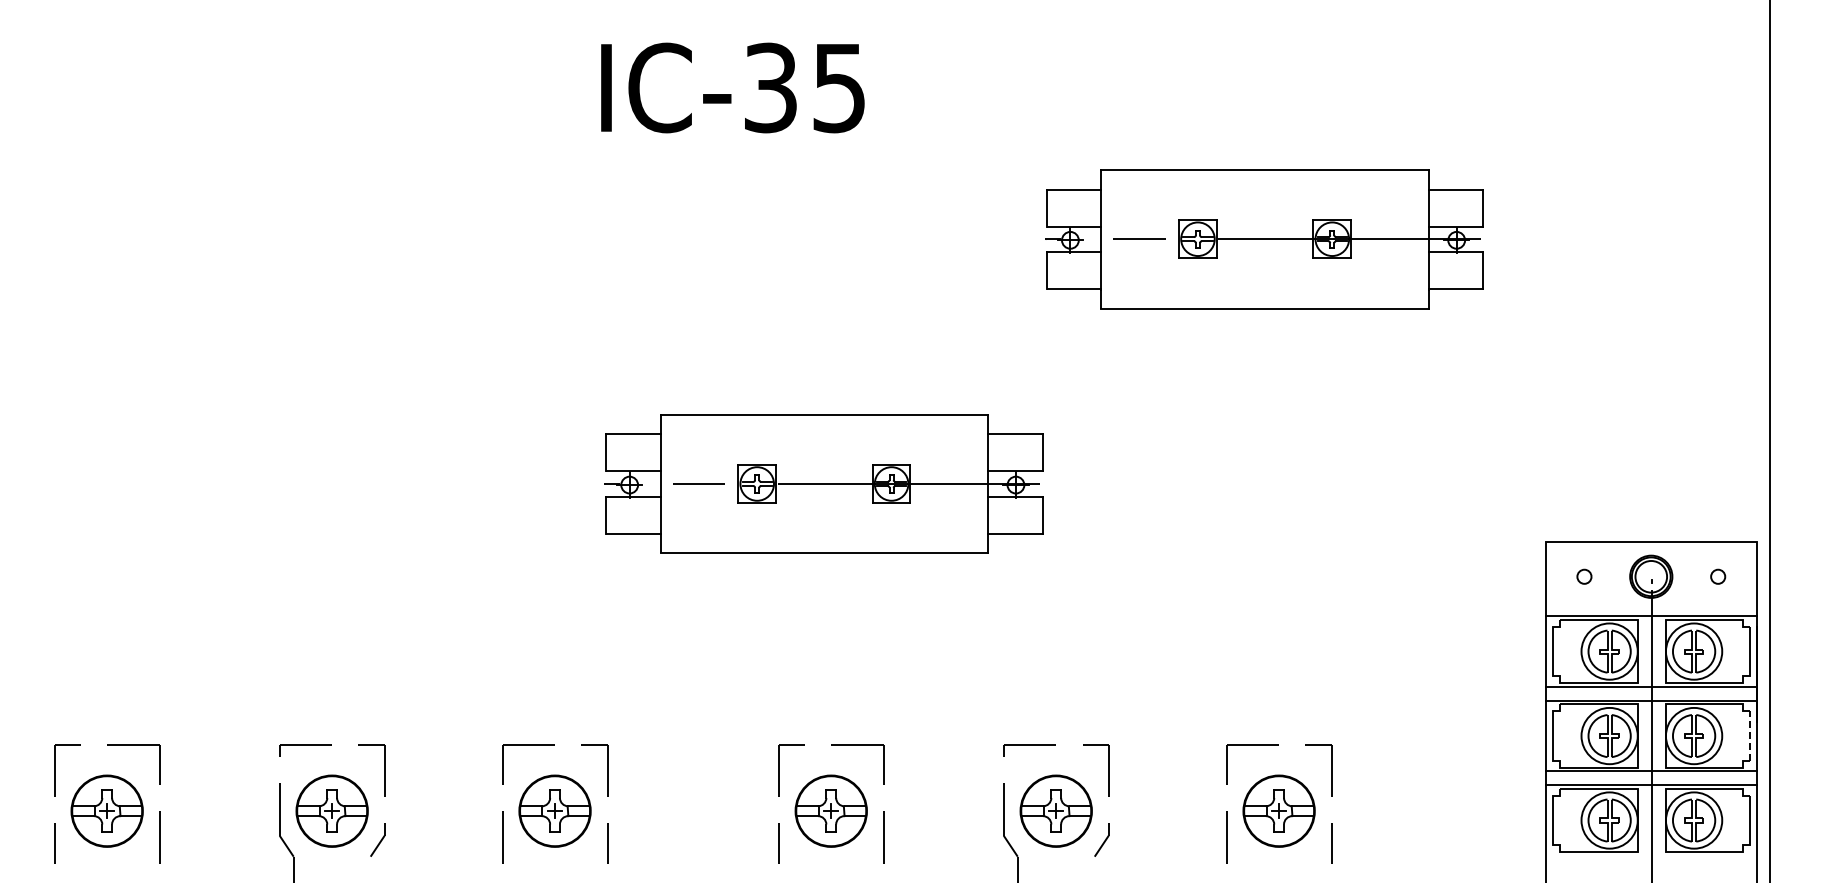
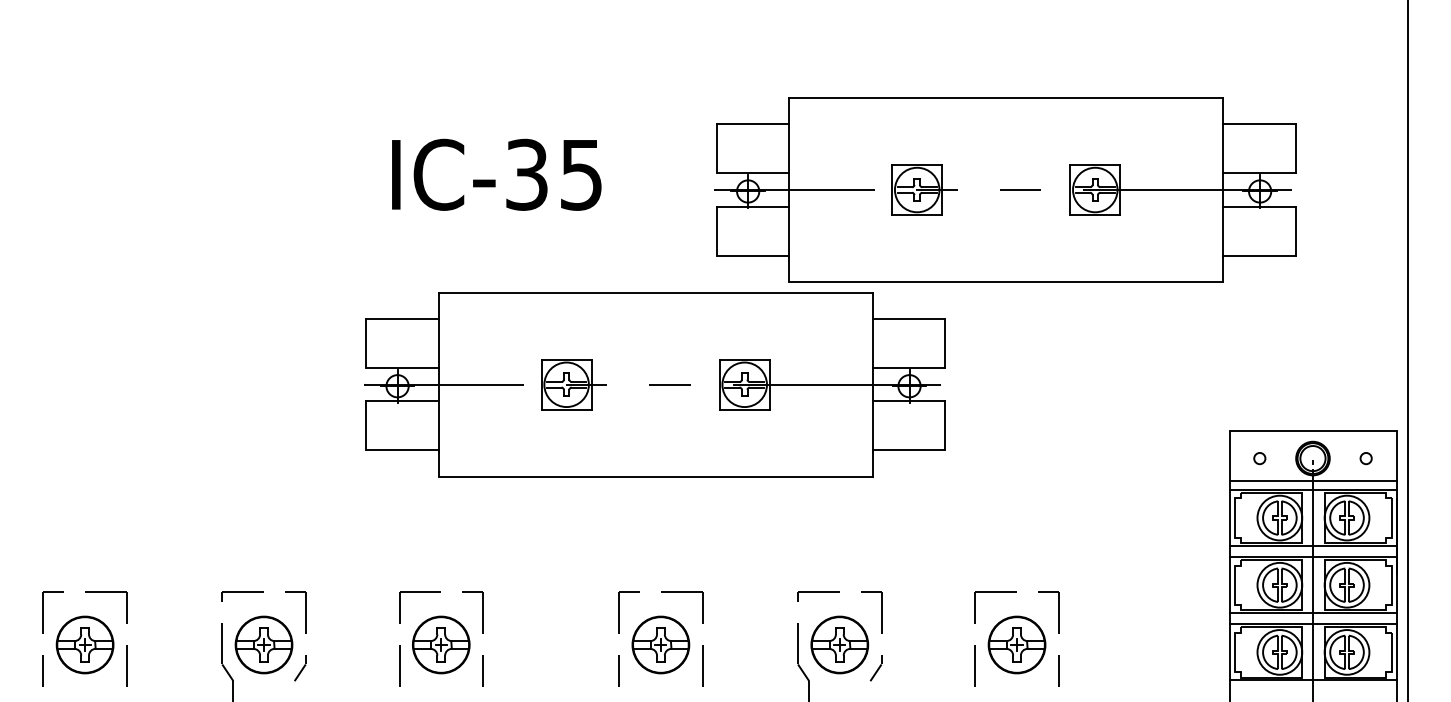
text: (732, 87) -> (496, 174), moved
part: (1264, 239) -> (1005, 190), size x1.67
part: (823, 483) -> (654, 384), size x1.67
line: (1651, 604) -> (1313, 480), added
line: (1750, 736) -> (1391, 585), dashed -> solid
line: (1651, 855) -> (1313, 680), added

